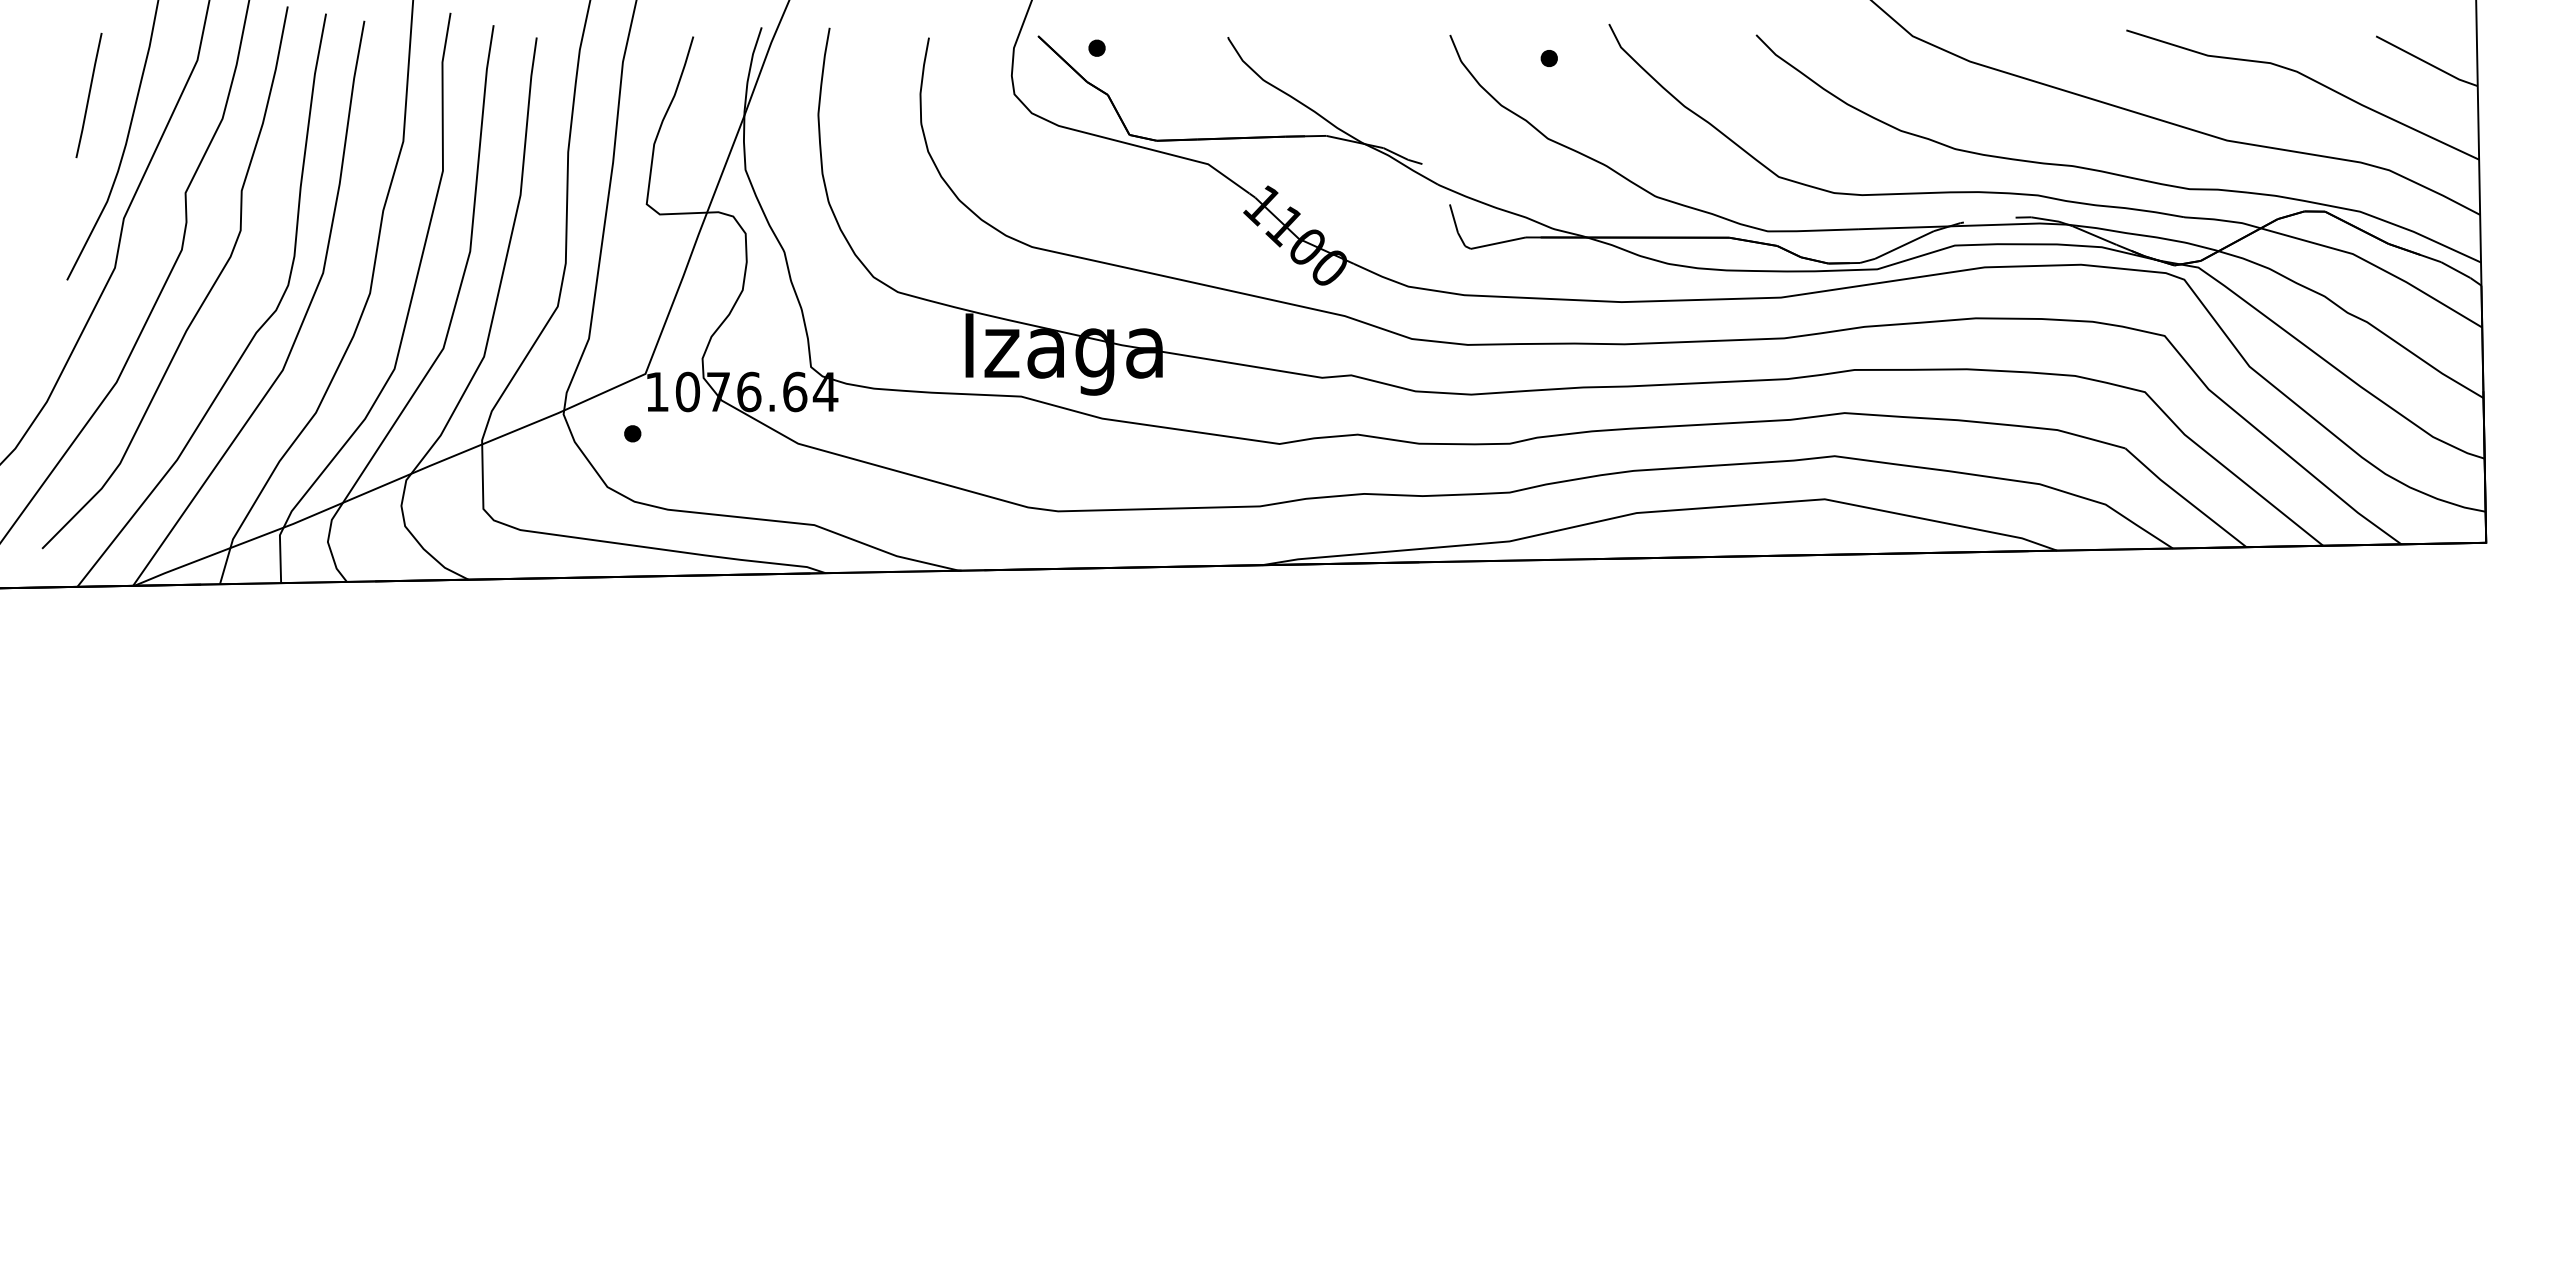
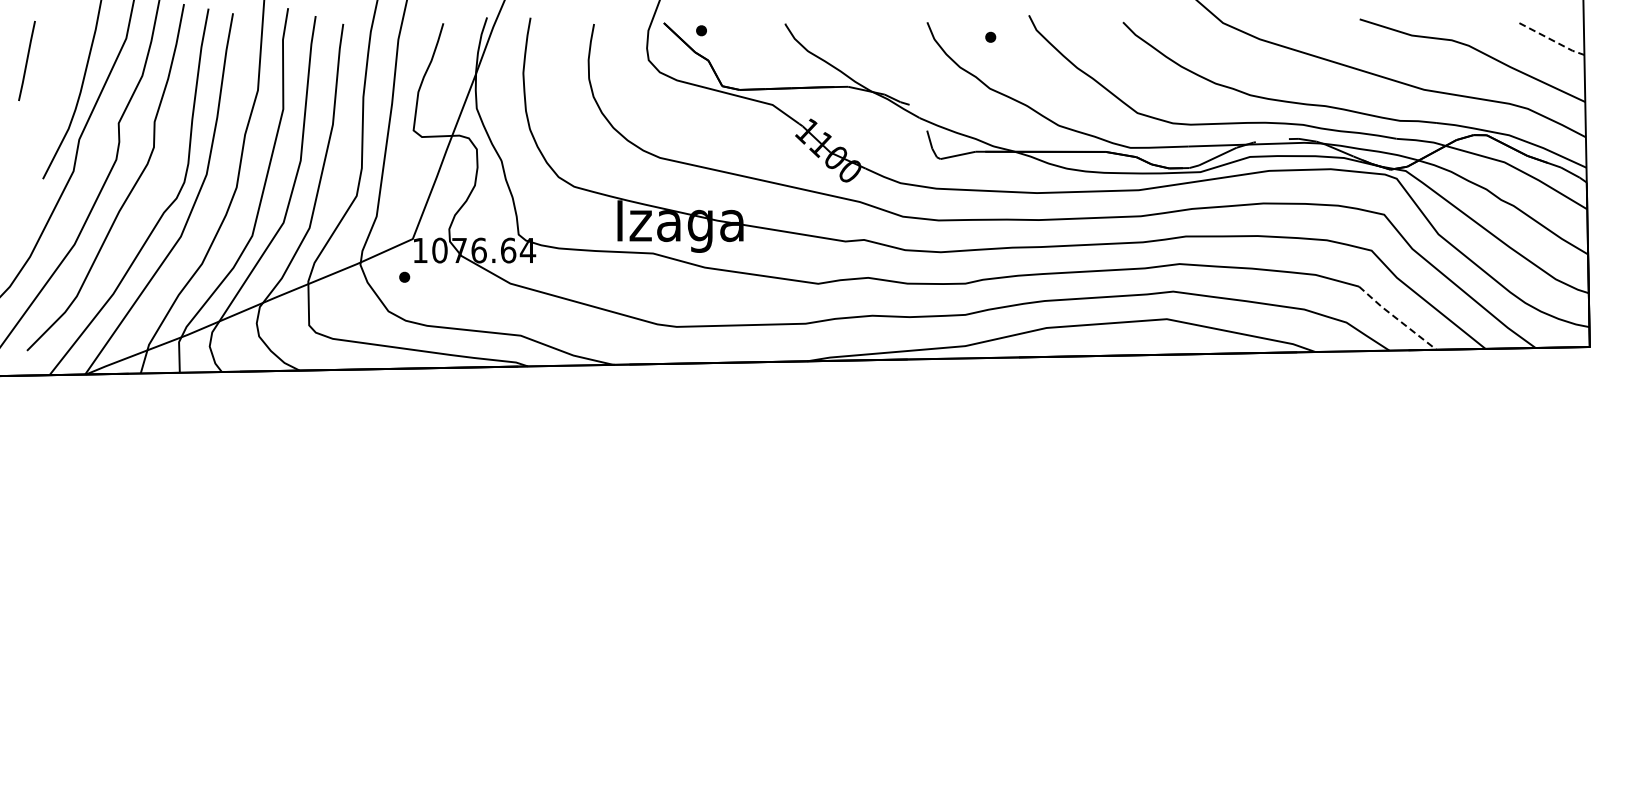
line: (2427, 63) -> (1552, 40), solid -> dashed
line: (88, 94) -> (26, 60), moved
line: (2183, 498) -> (1396, 318), solid -> dashed

